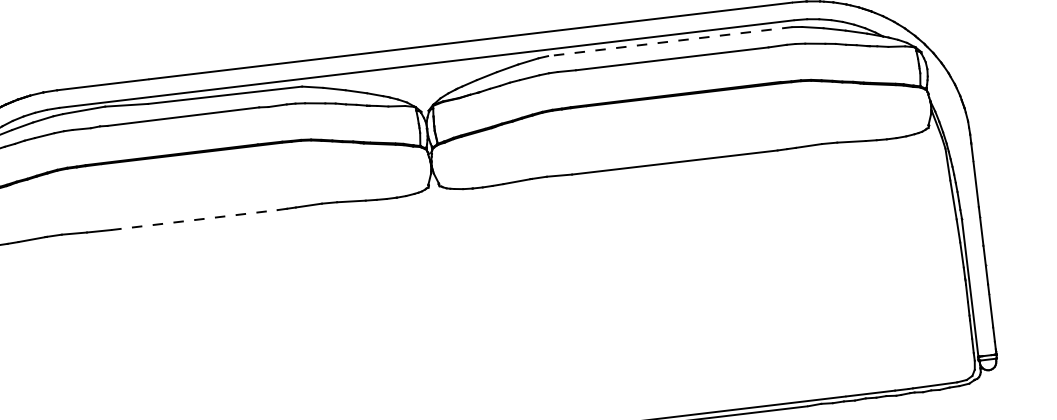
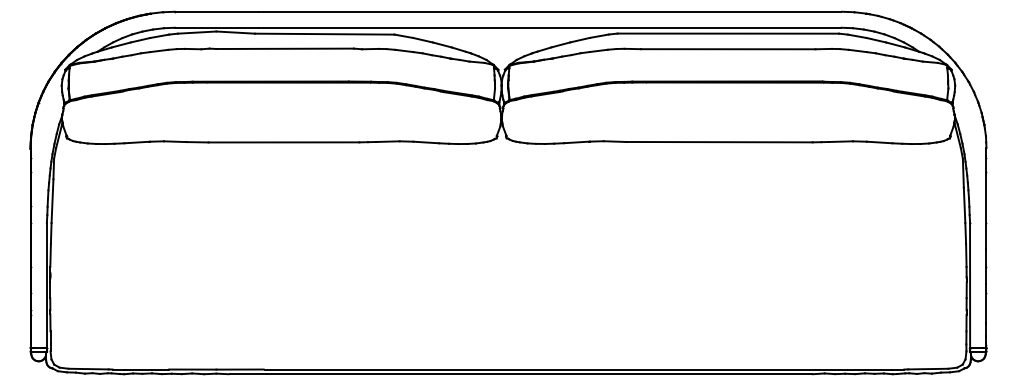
line: (670, 41) -> (728, 33), dashed -> solid
line: (194, 220) -> (284, 142), dashed -> solid

